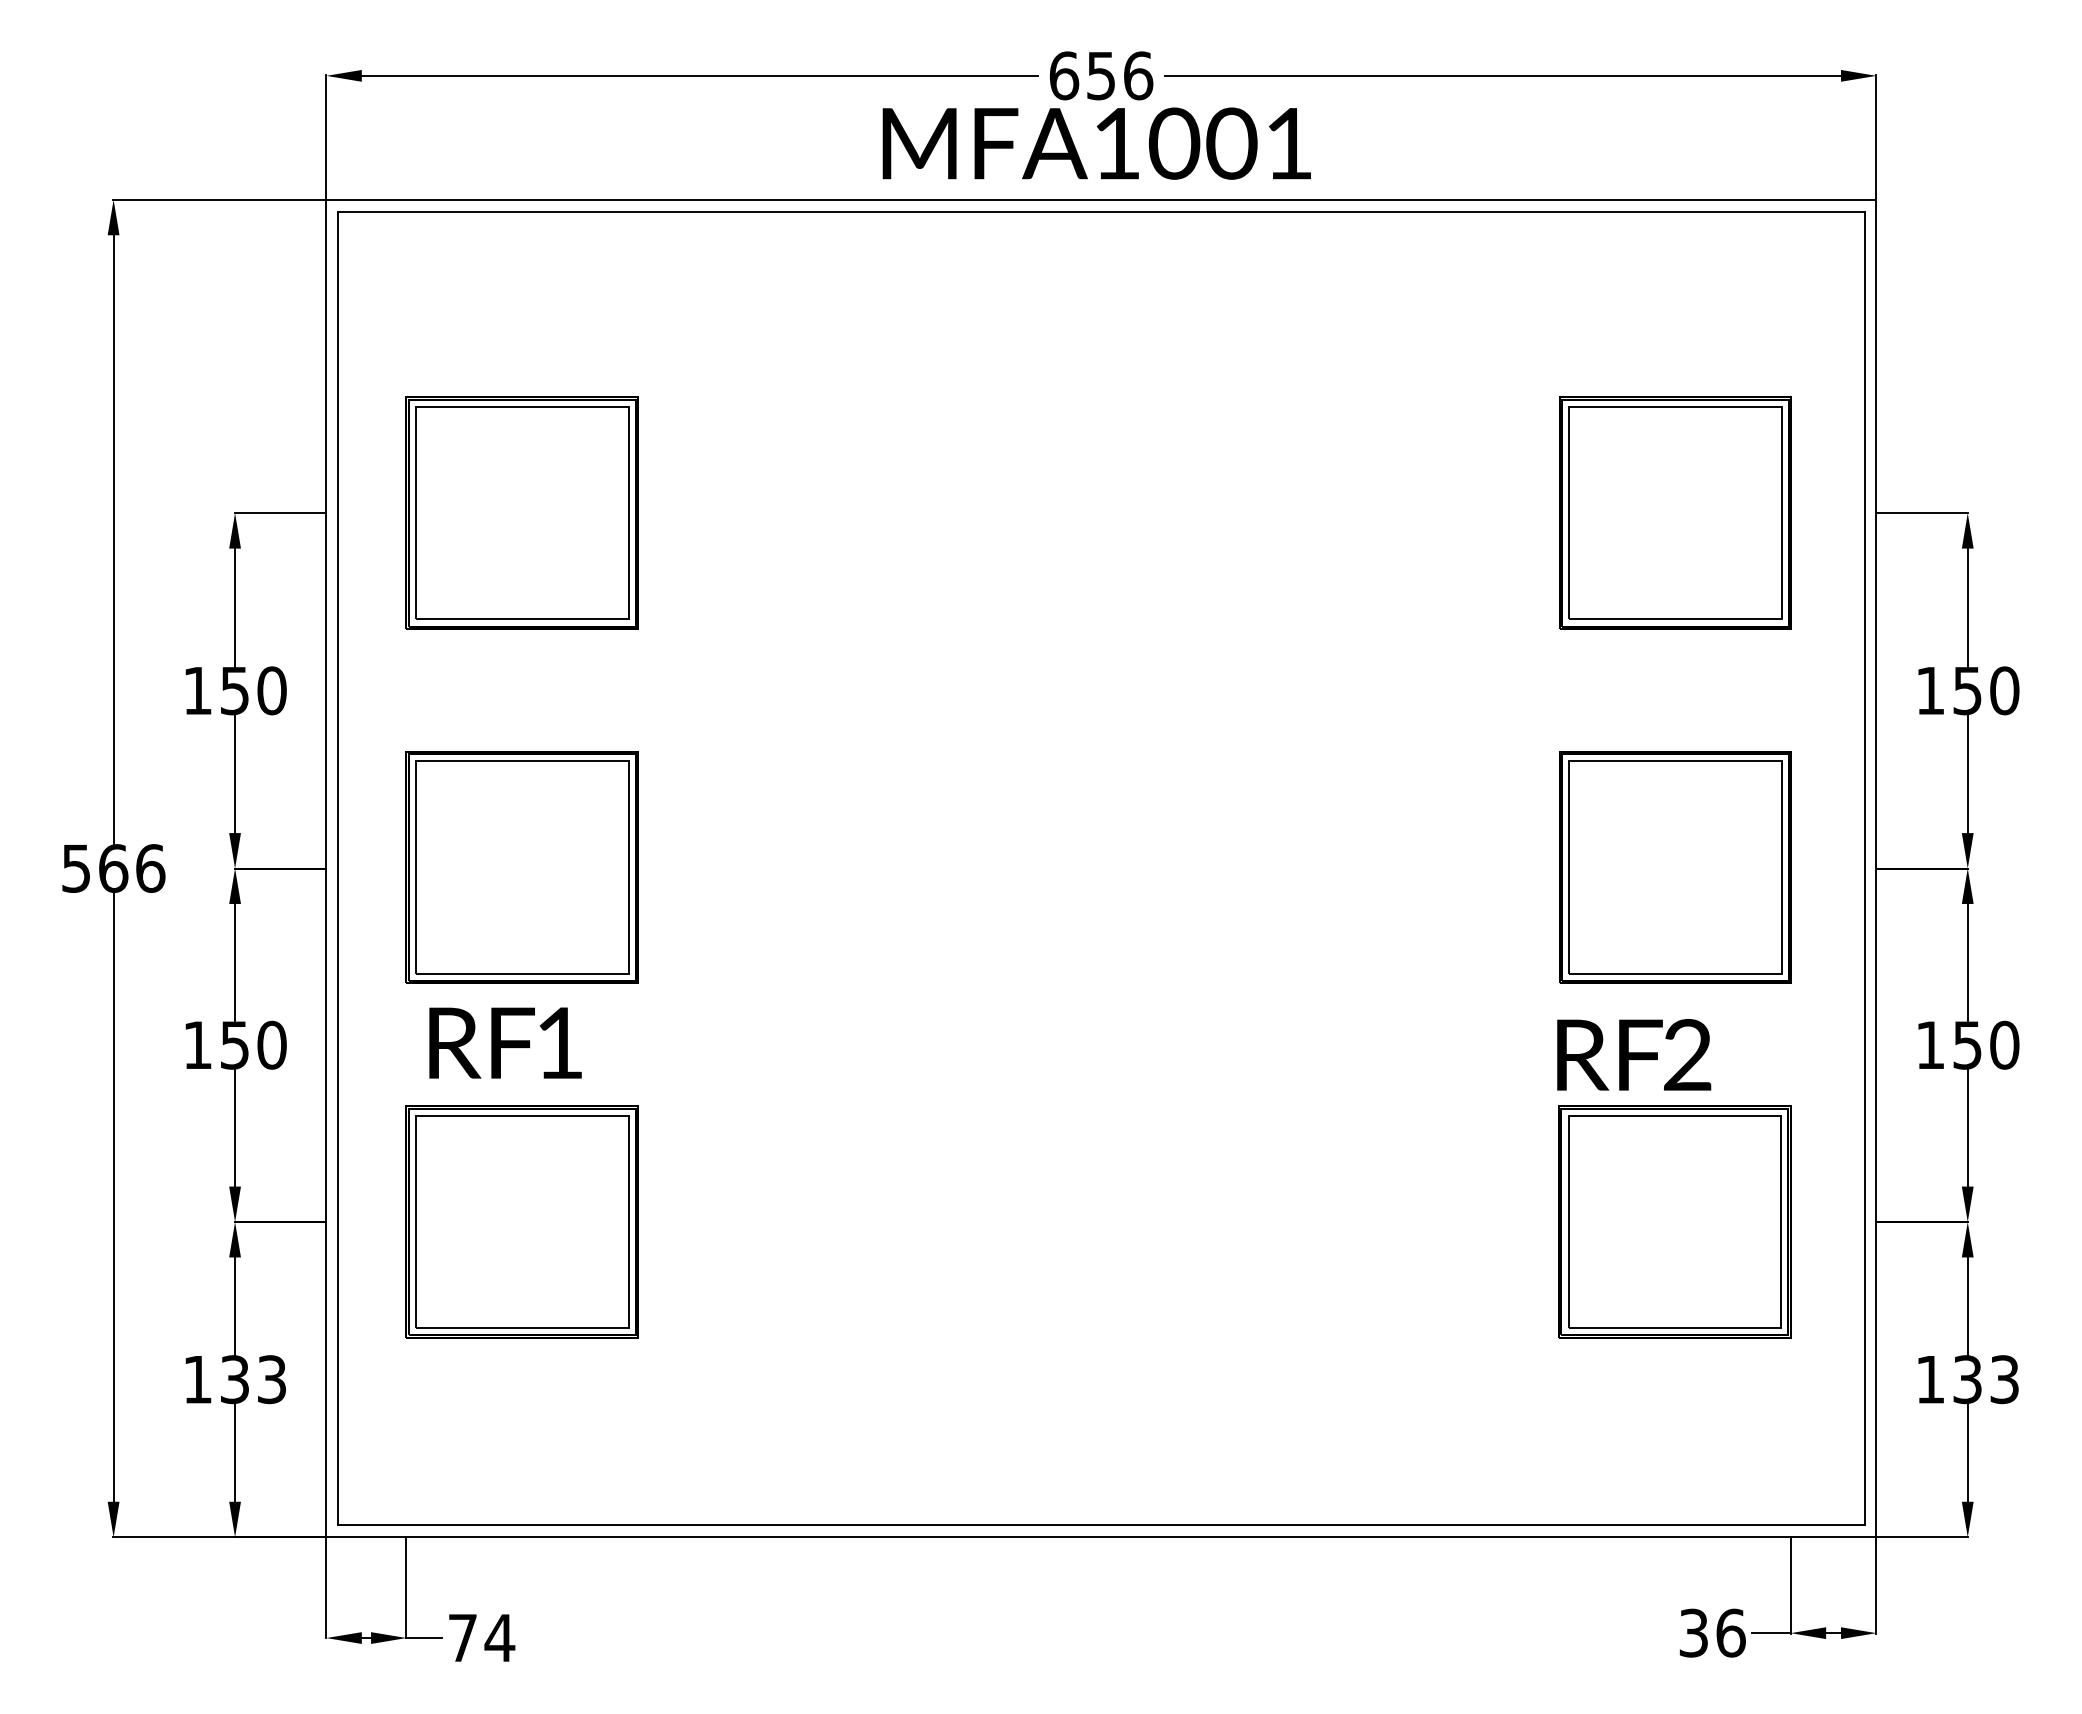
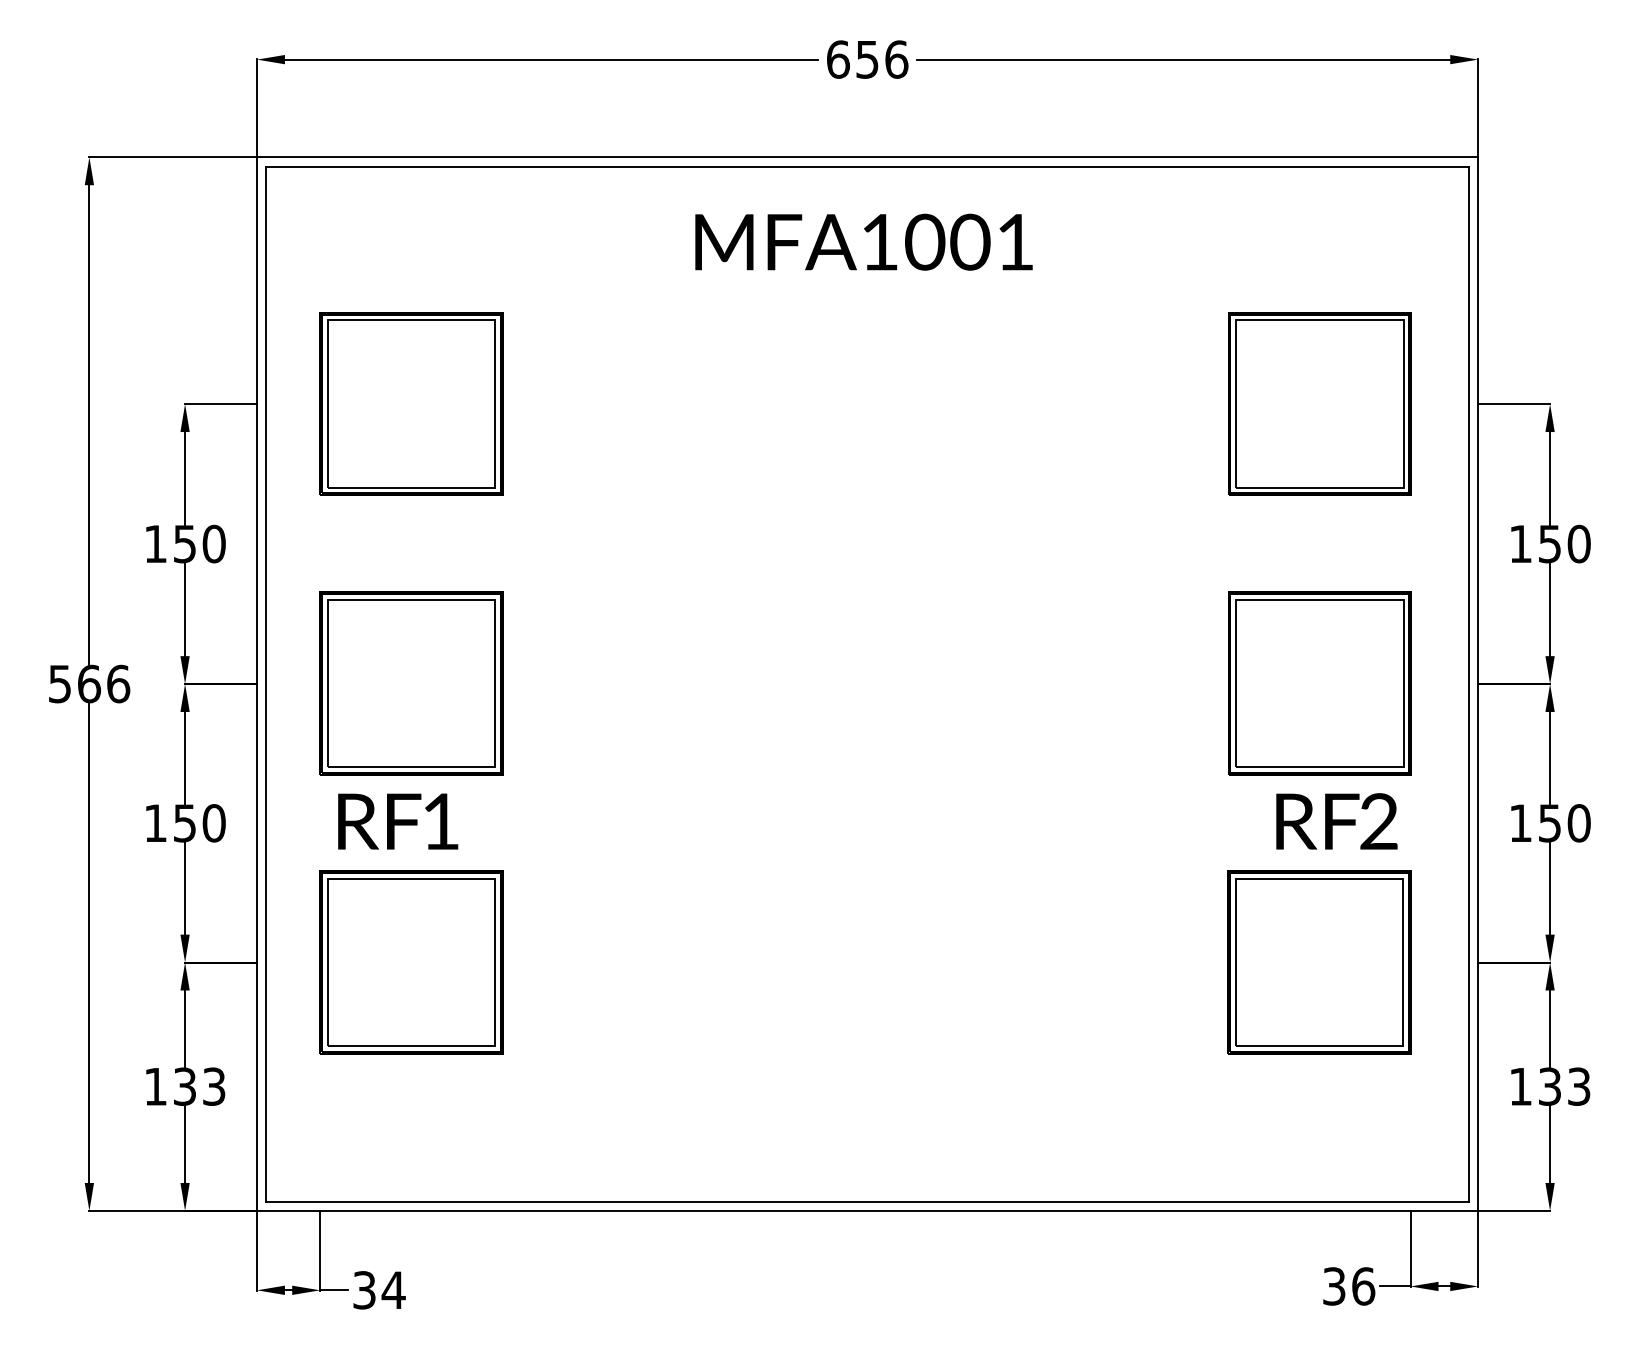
text: (1096, 143) -> (863, 242), moved
text: (1634, 1054) -> (1337, 821), moved
text: (462, 1637) -> (364, 1289), 74 -> 34

